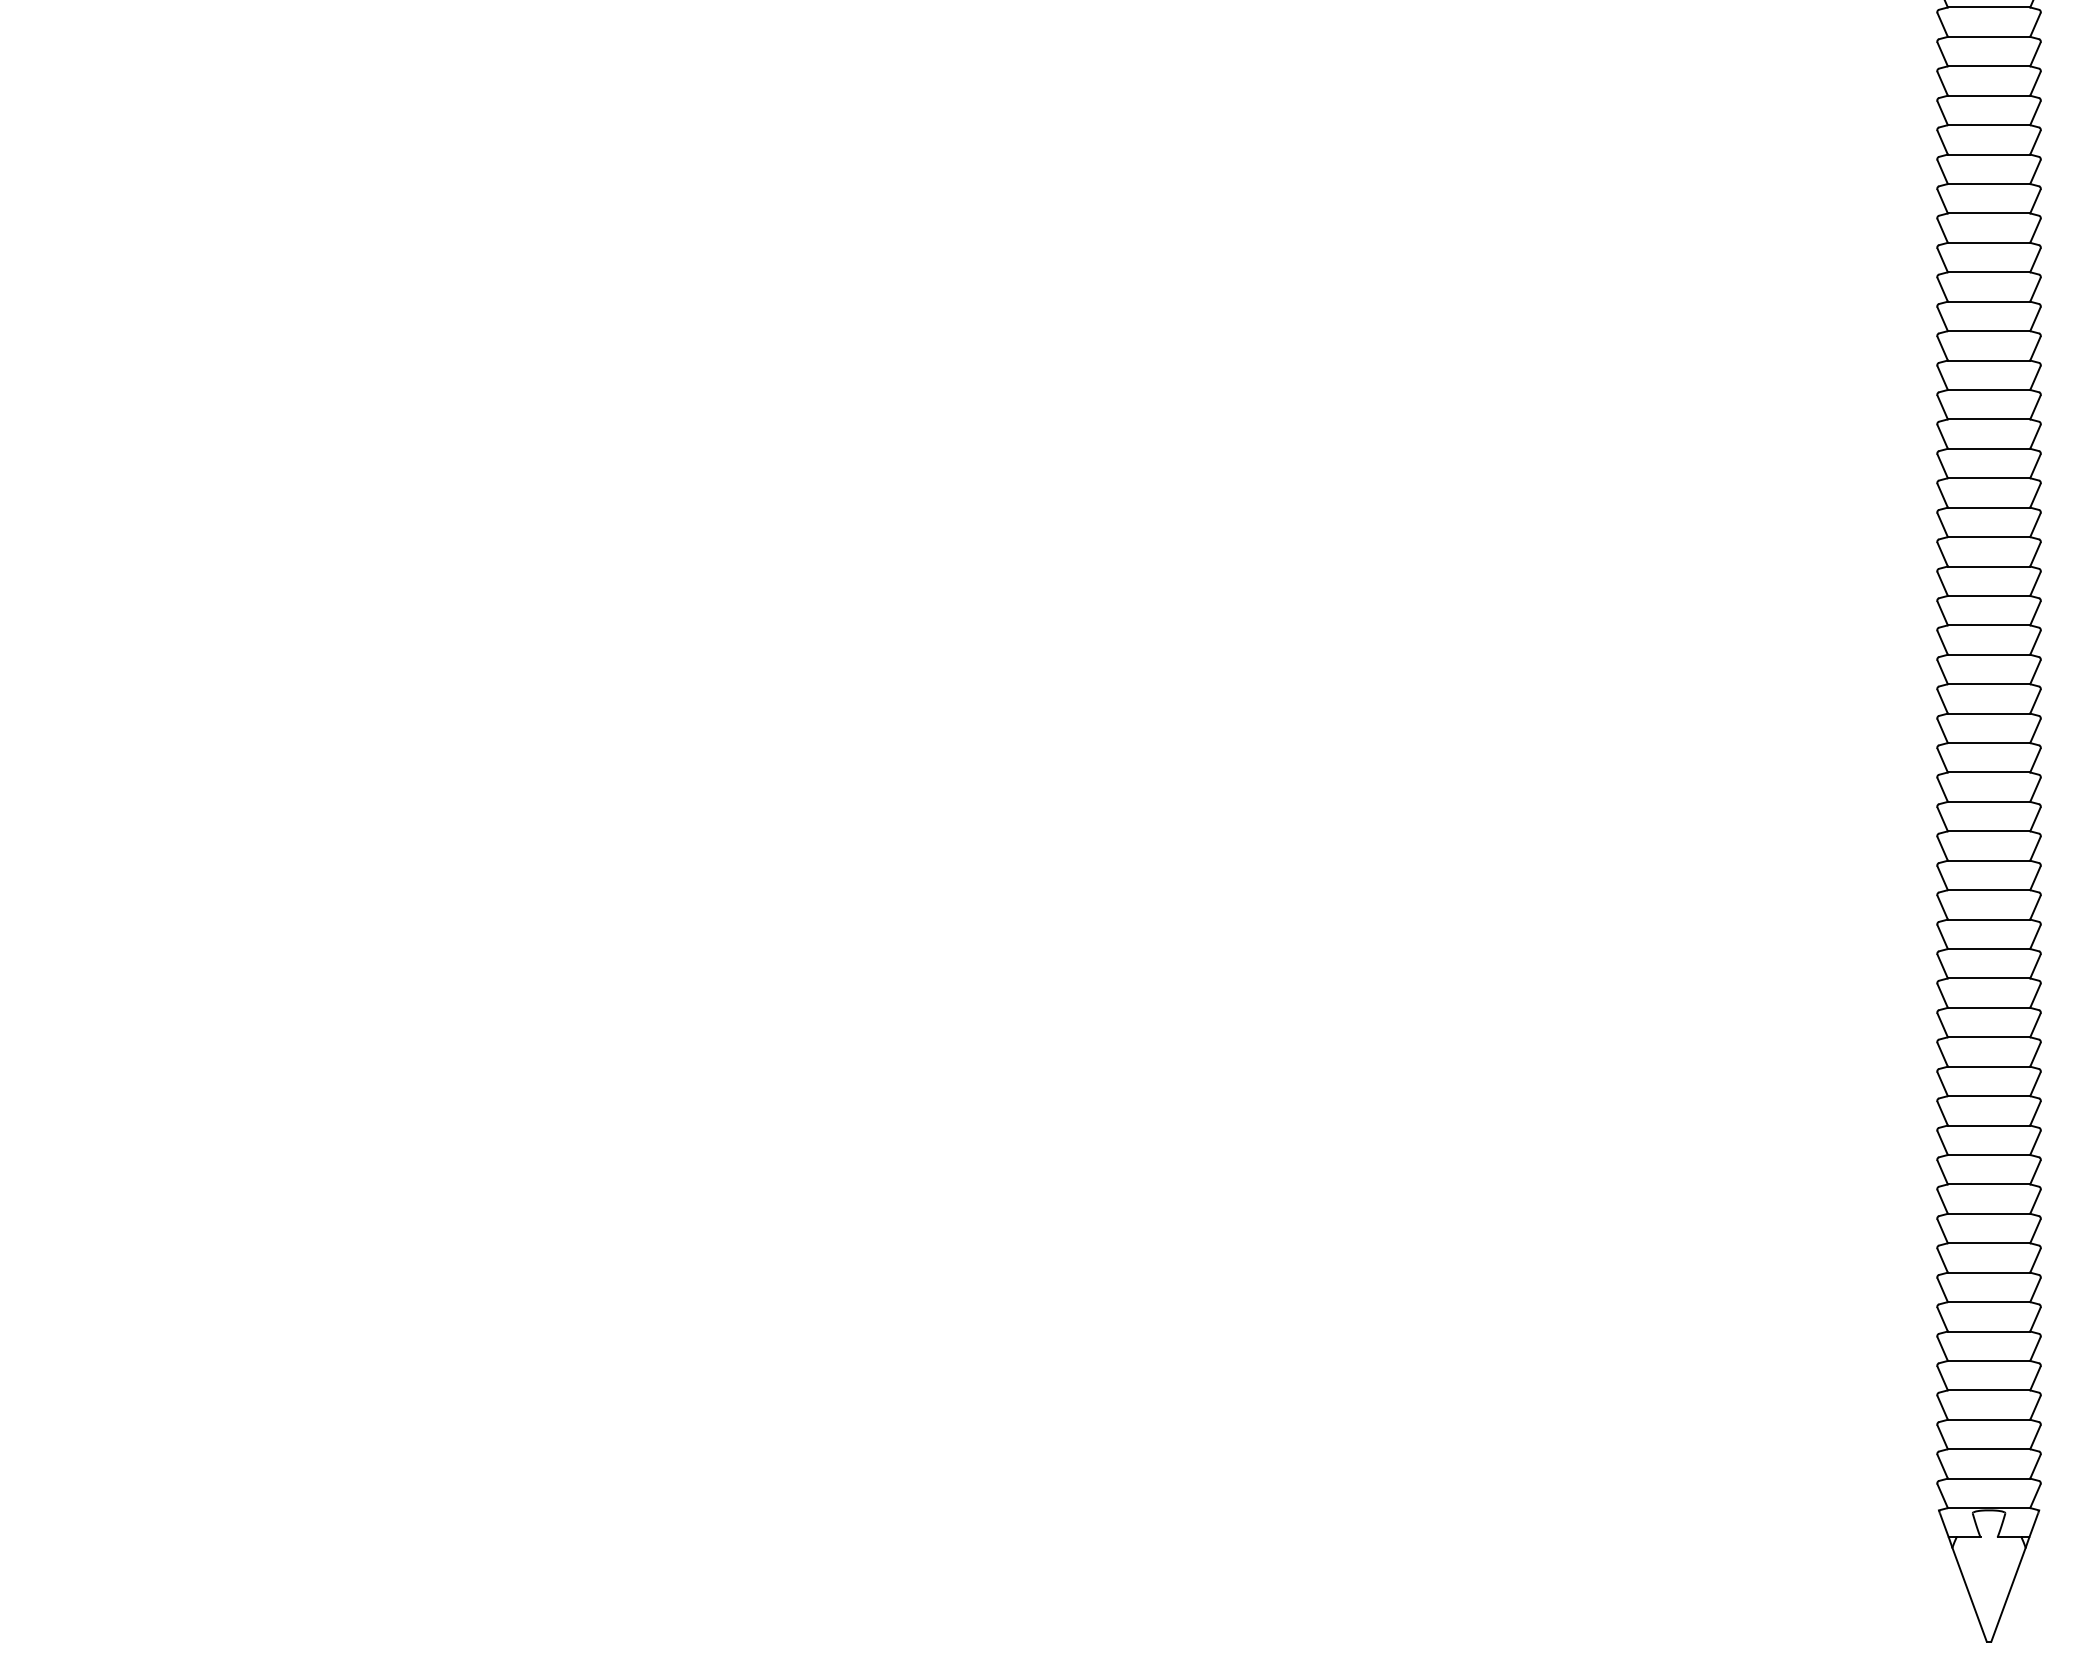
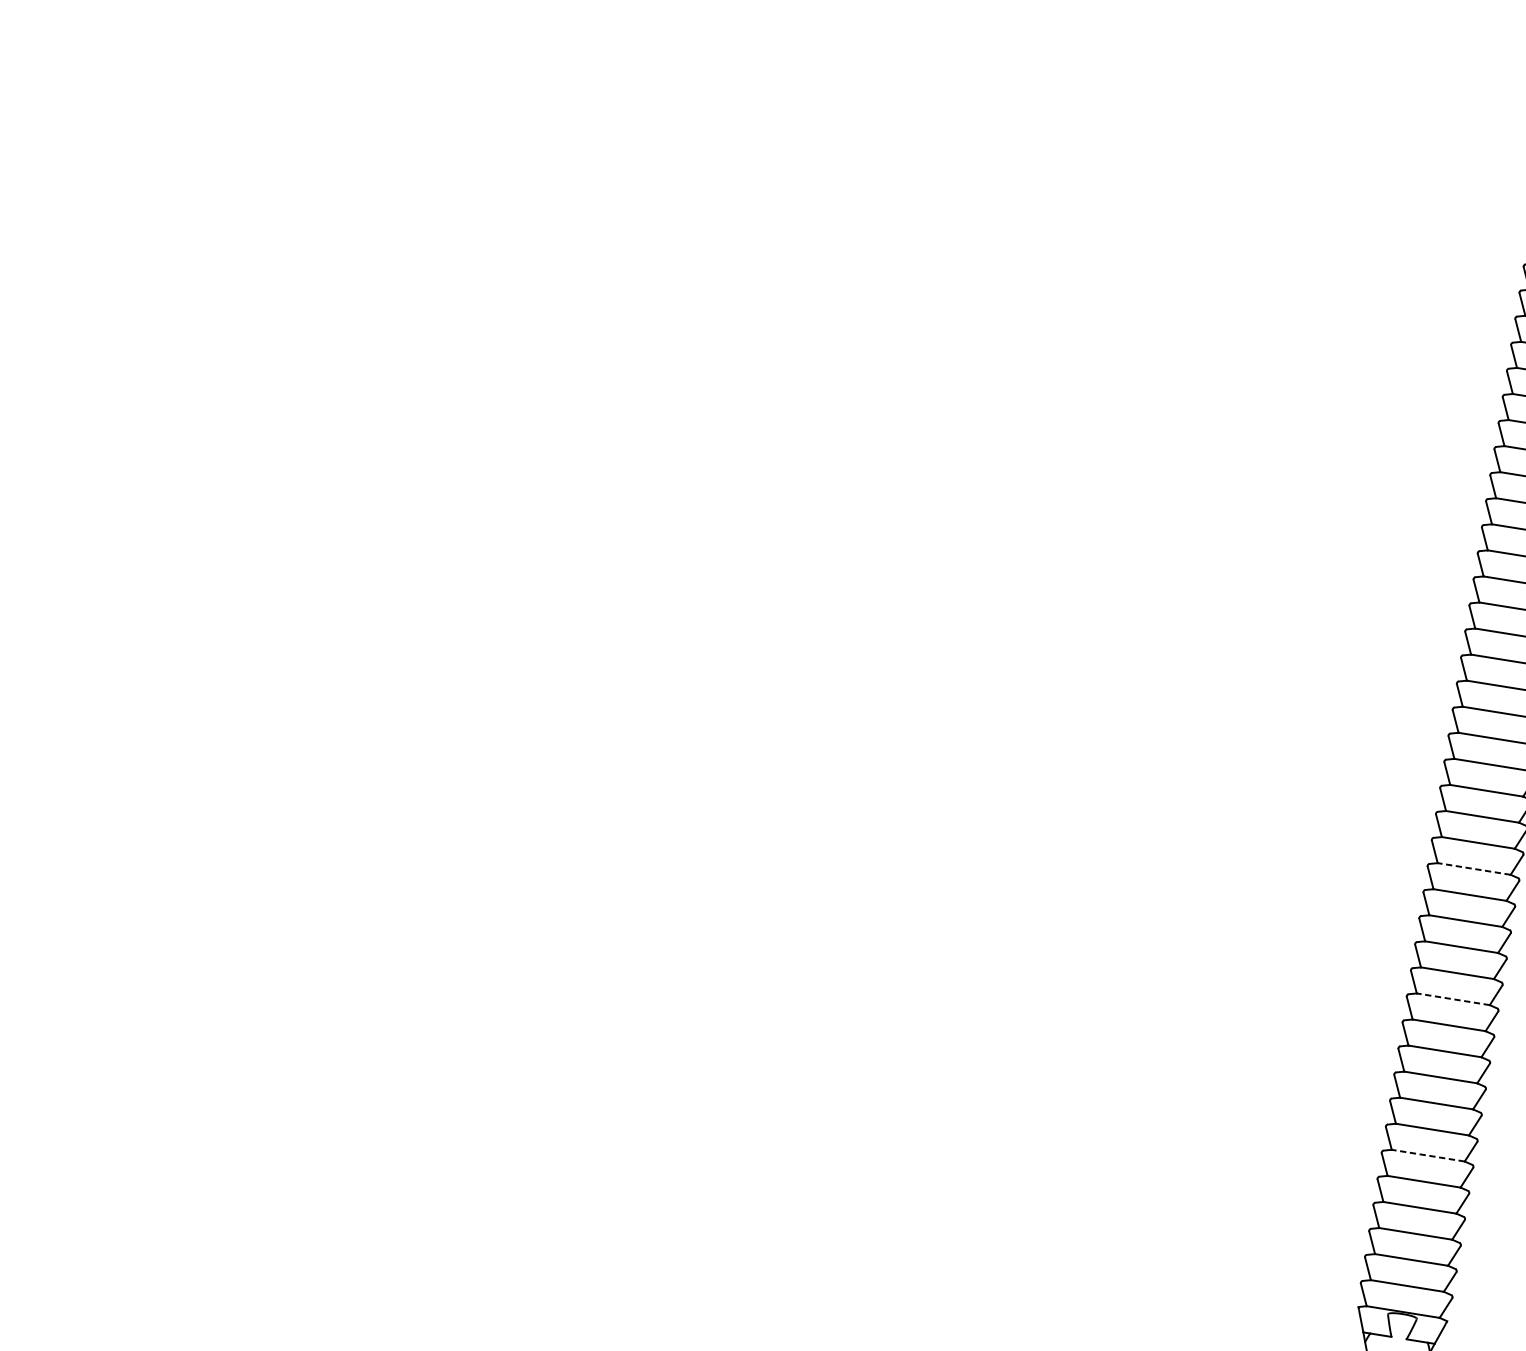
line: (1988, 1007) -> (1473, 868), solid -> dashed
line: (1988, 1154) -> (1452, 998), solid -> dashed
line: (1988, 1331) -> (1427, 1155), solid -> dashed

